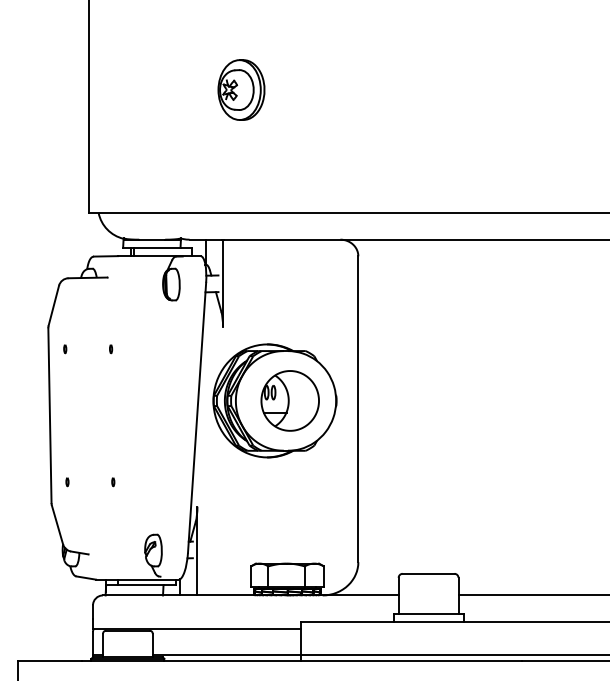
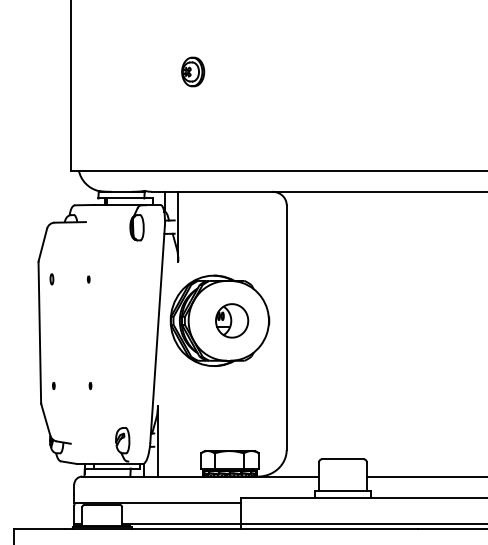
part: (241, 89) -> (193, 71), size x0.6
part: (65, 349) -> (52, 279), size x1.6
part: (289, 400) -> (231, 320), size x0.7

